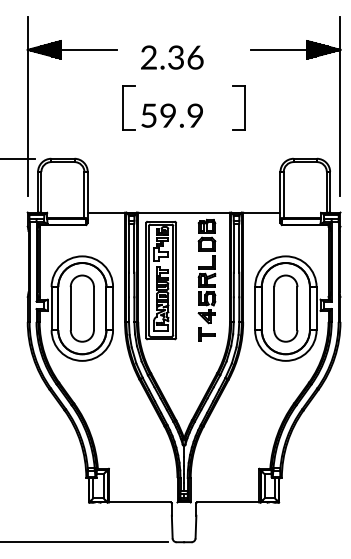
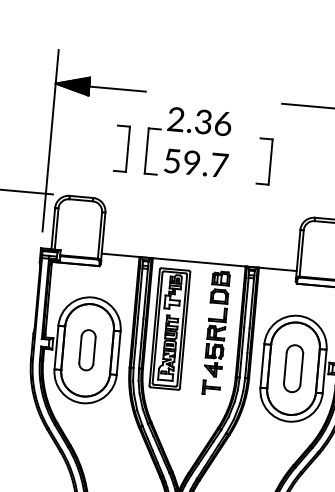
text: (172, 57) -> (199, 121), moved
part: (97, 107) -> (121, 148), added
text: (195, 115) -> (219, 165), 59.9 -> 59.7
part: (81, 308) -> (86, 350), size x0.6
part: (285, 308) -> (293, 368), size x0.7

